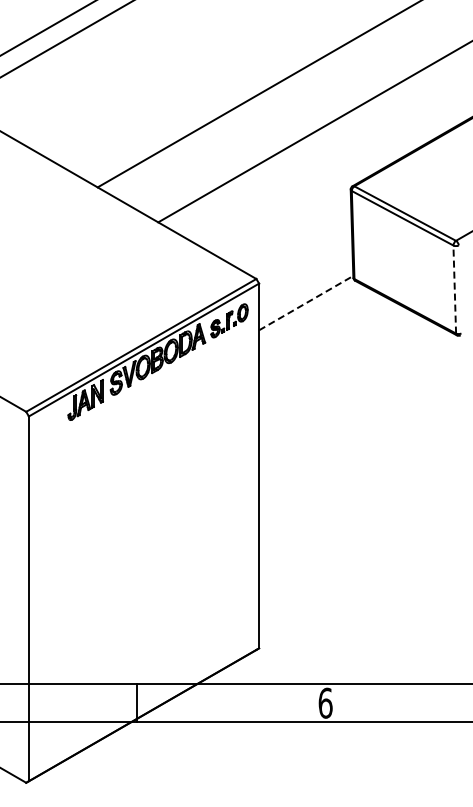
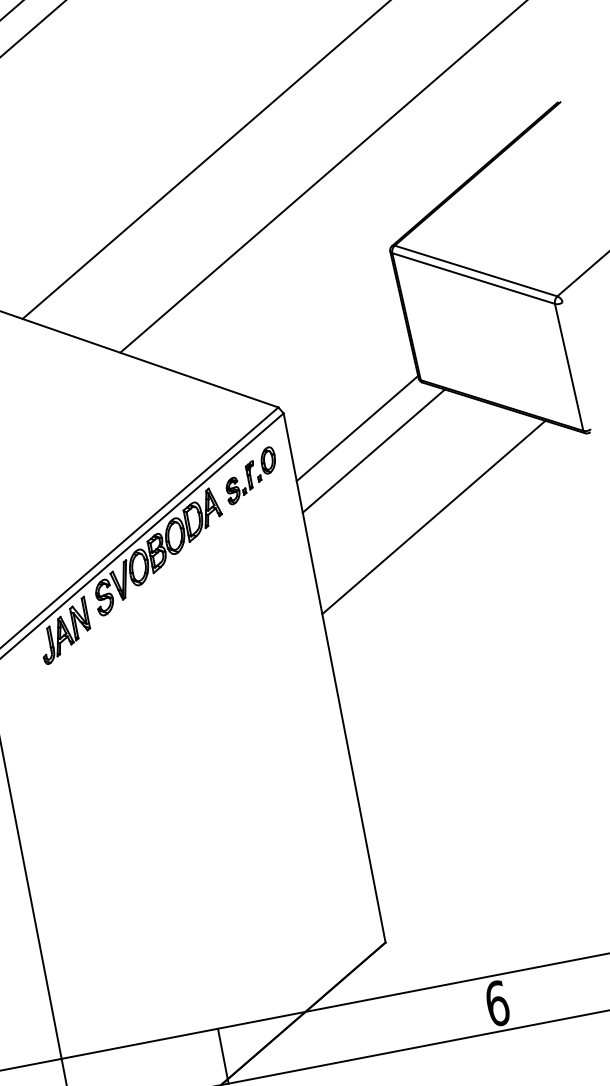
line: (454, 289) -> (568, 367), dashed -> solid
line: (306, 302) -> (357, 427), dashed -> solid
line: (314, 320) -> (374, 451), added
line: (345, 371) -> (433, 516), added

